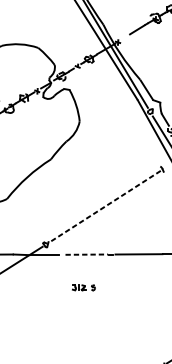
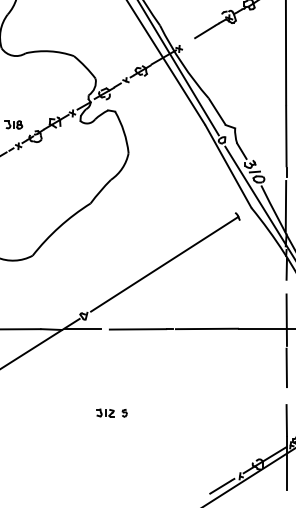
line: (106, 205) -> (164, 264), dashed -> solid
line: (87, 254) -> (138, 329), dashed -> solid
part: (83, 287) -> (111, 412), moved

